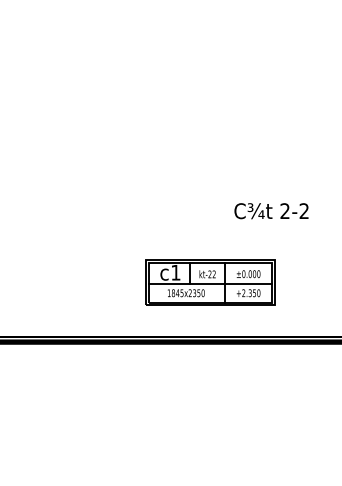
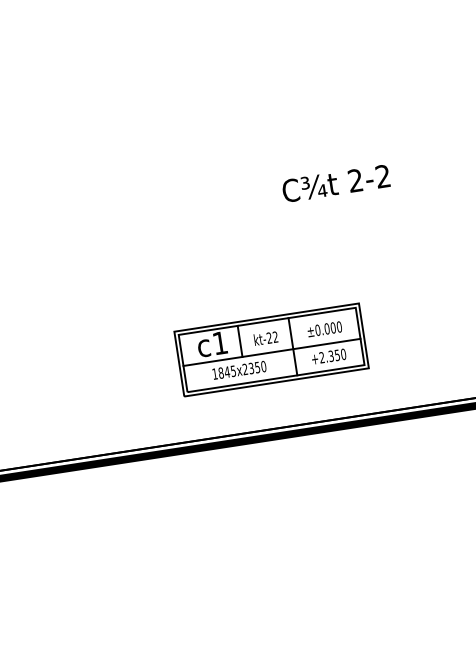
text: (271, 211) -> (336, 184), moved

